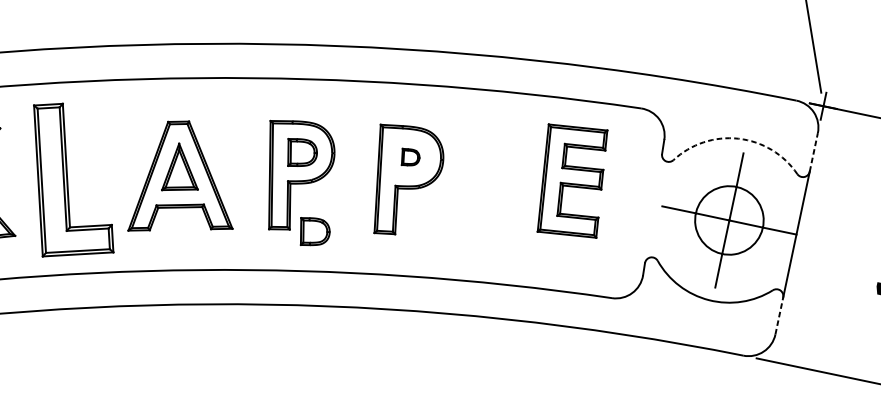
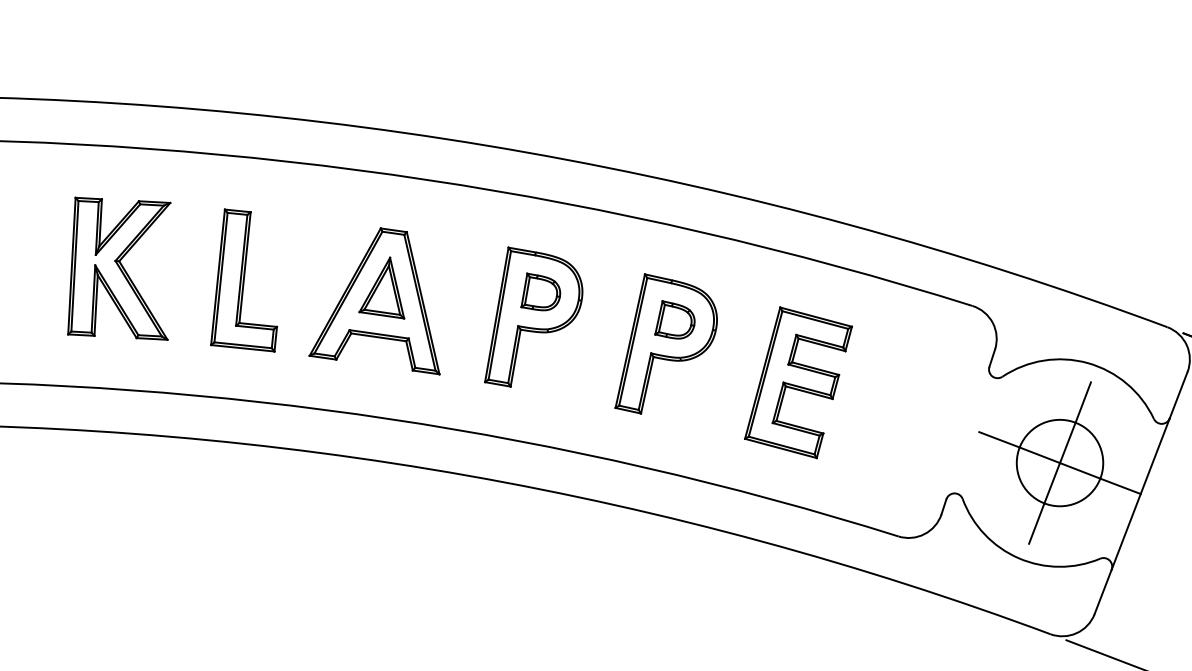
arc: (738, 139) -> (1087, 363), dashed -> solid
line: (813, 152) -> (1178, 395), dashed -> solid
part: (409, 156) -> (674, 319), size x1.67
part: (68, 179) -> (244, 280), size x0.71
part: (572, 180) -> (798, 382), moved
part: (313, 230) -> (540, 392), removed
line: (779, 315) -> (1103, 591), dashed -> solid

